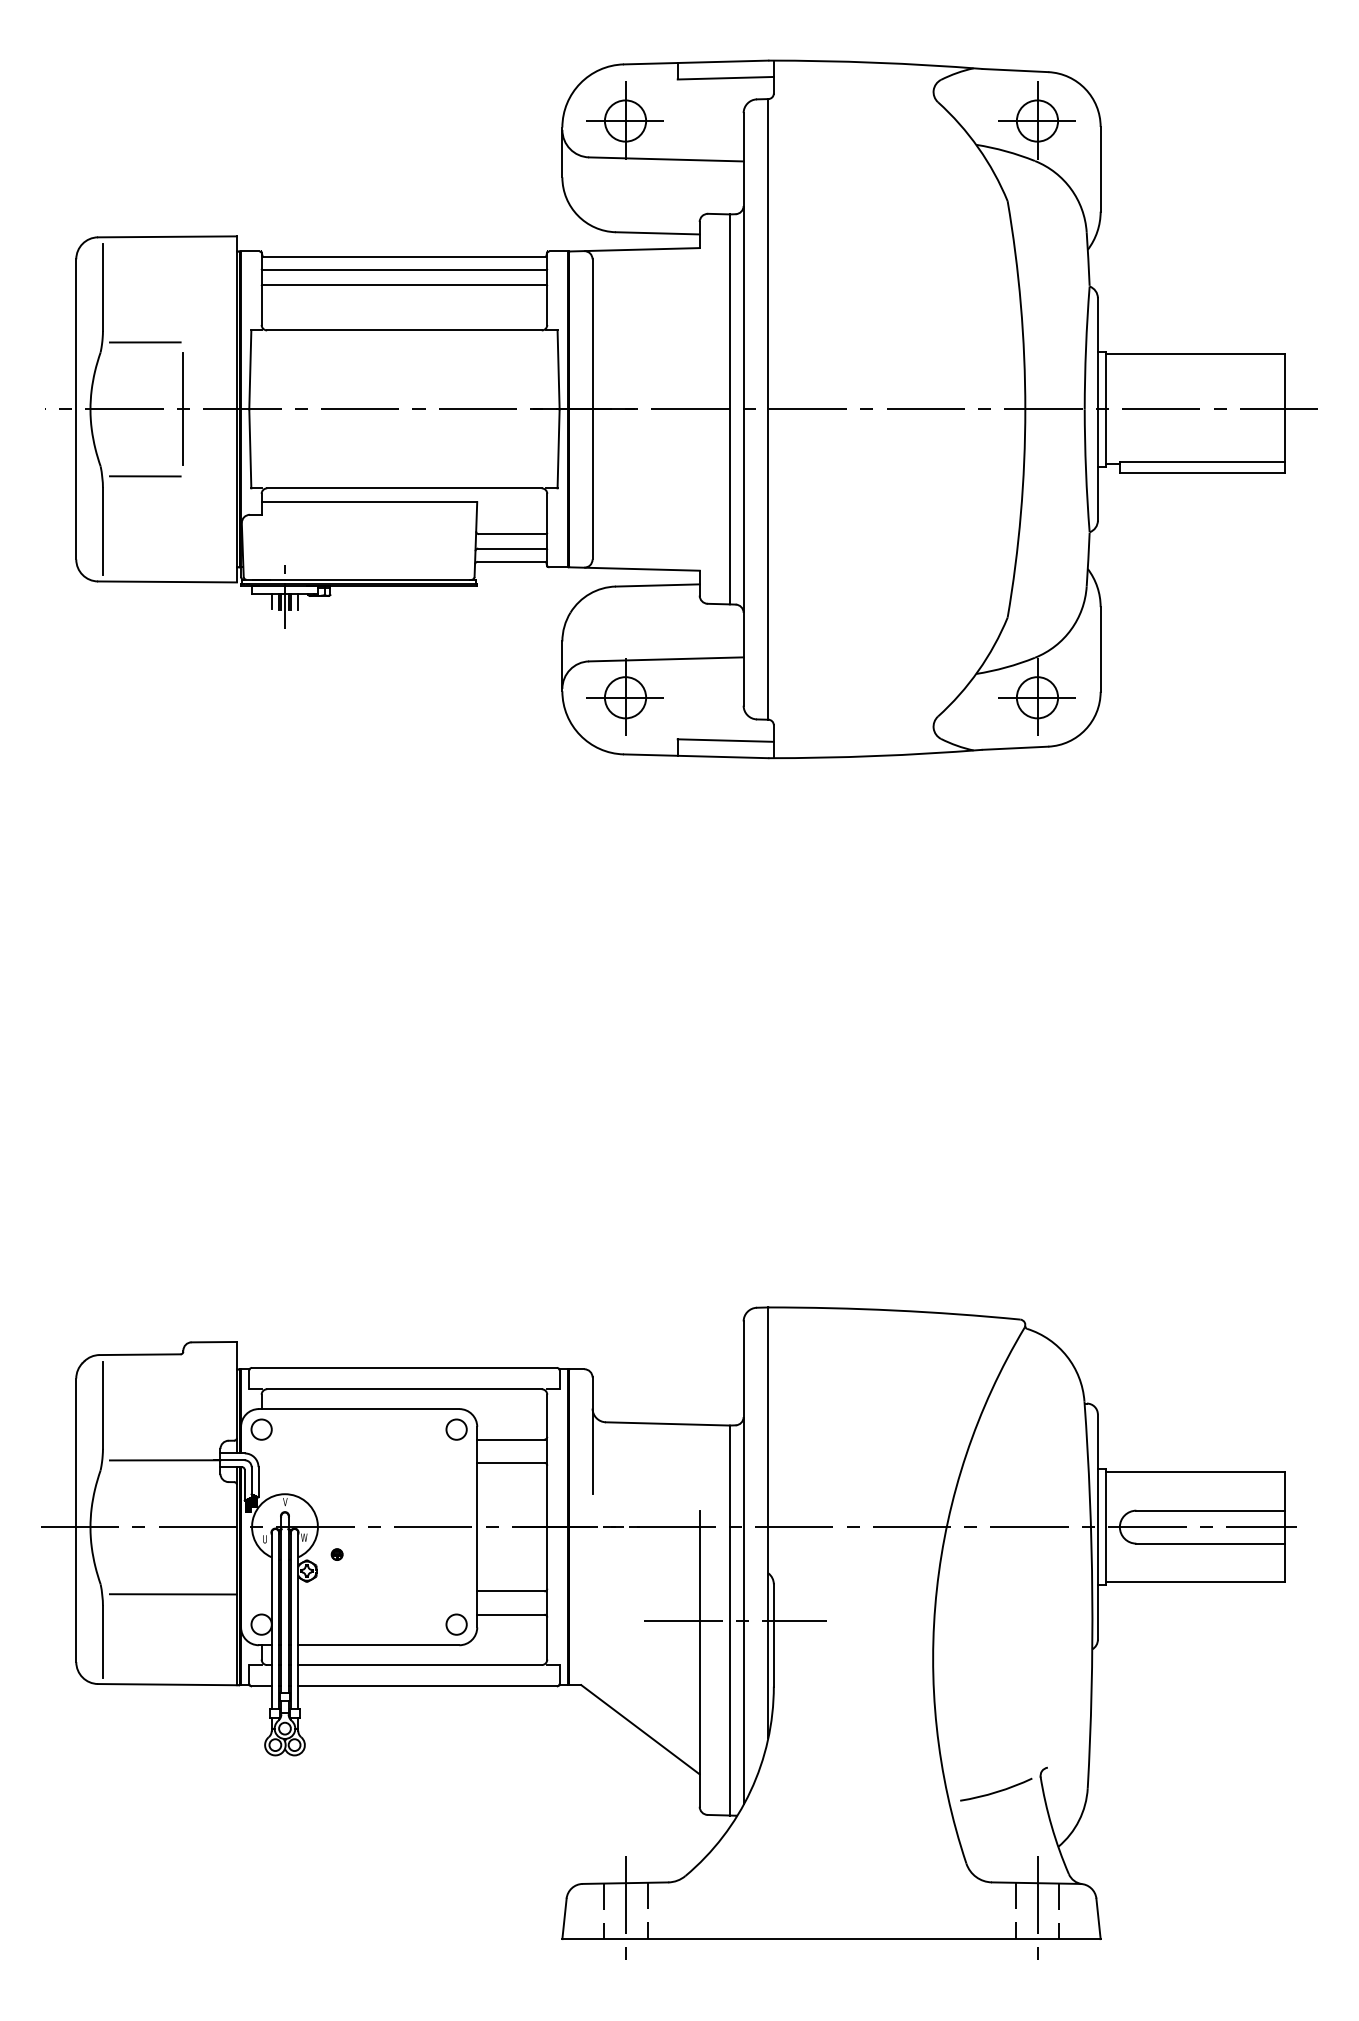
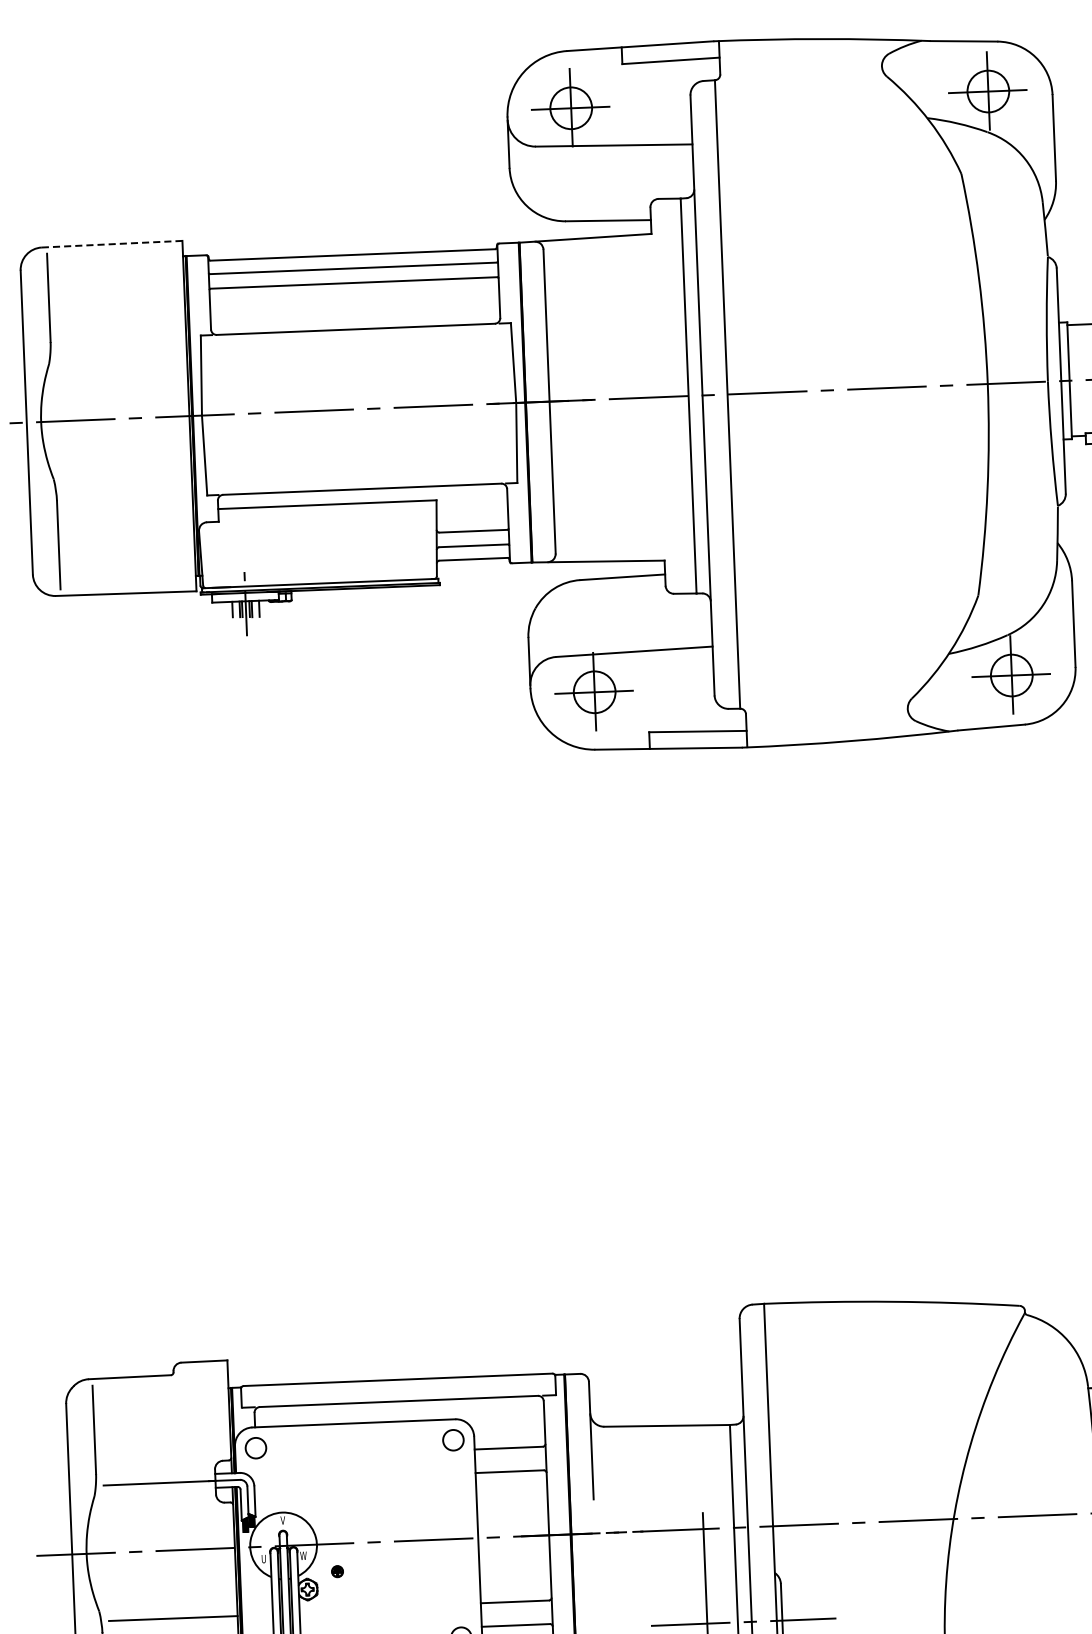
line: (168, 236) -> (113, 243), solid -> dashed
line: (144, 342) -> (93, 352), removed
line: (183, 409) -> (135, 418), removed
line: (144, 476) -> (98, 487), removed

